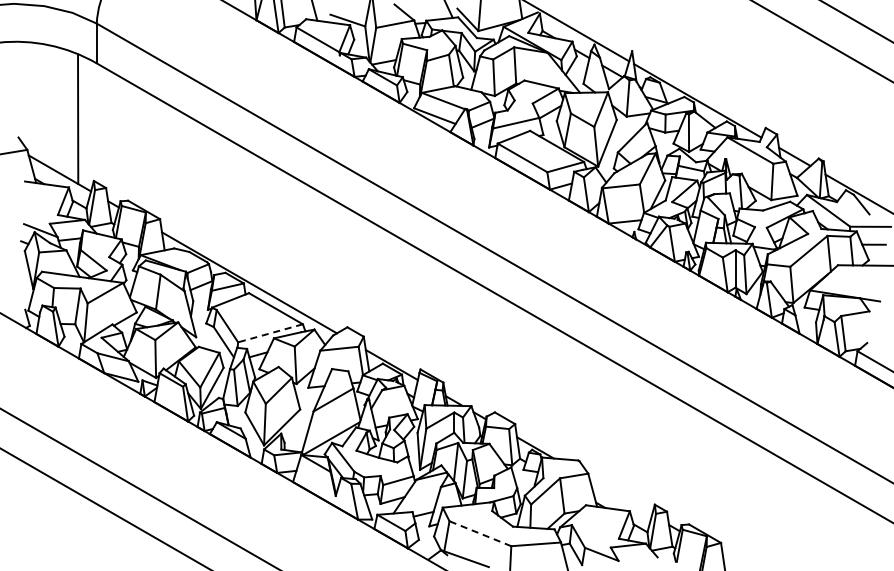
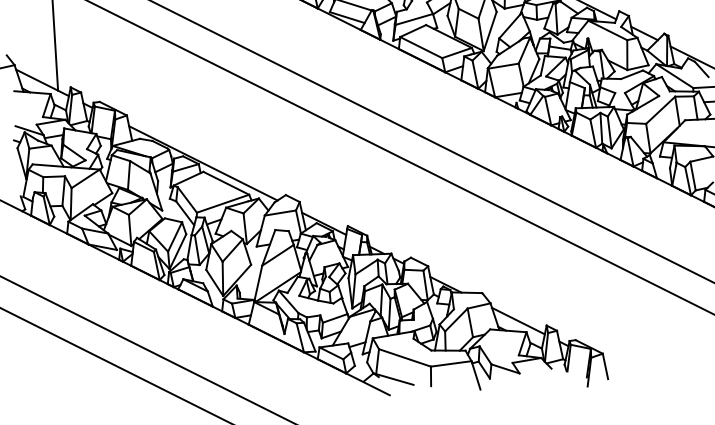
line: (270, 333) -> (223, 203), dashed -> solid
line: (620, 497) -> (518, 321), added
line: (479, 533) -> (404, 357), dashed -> solid

